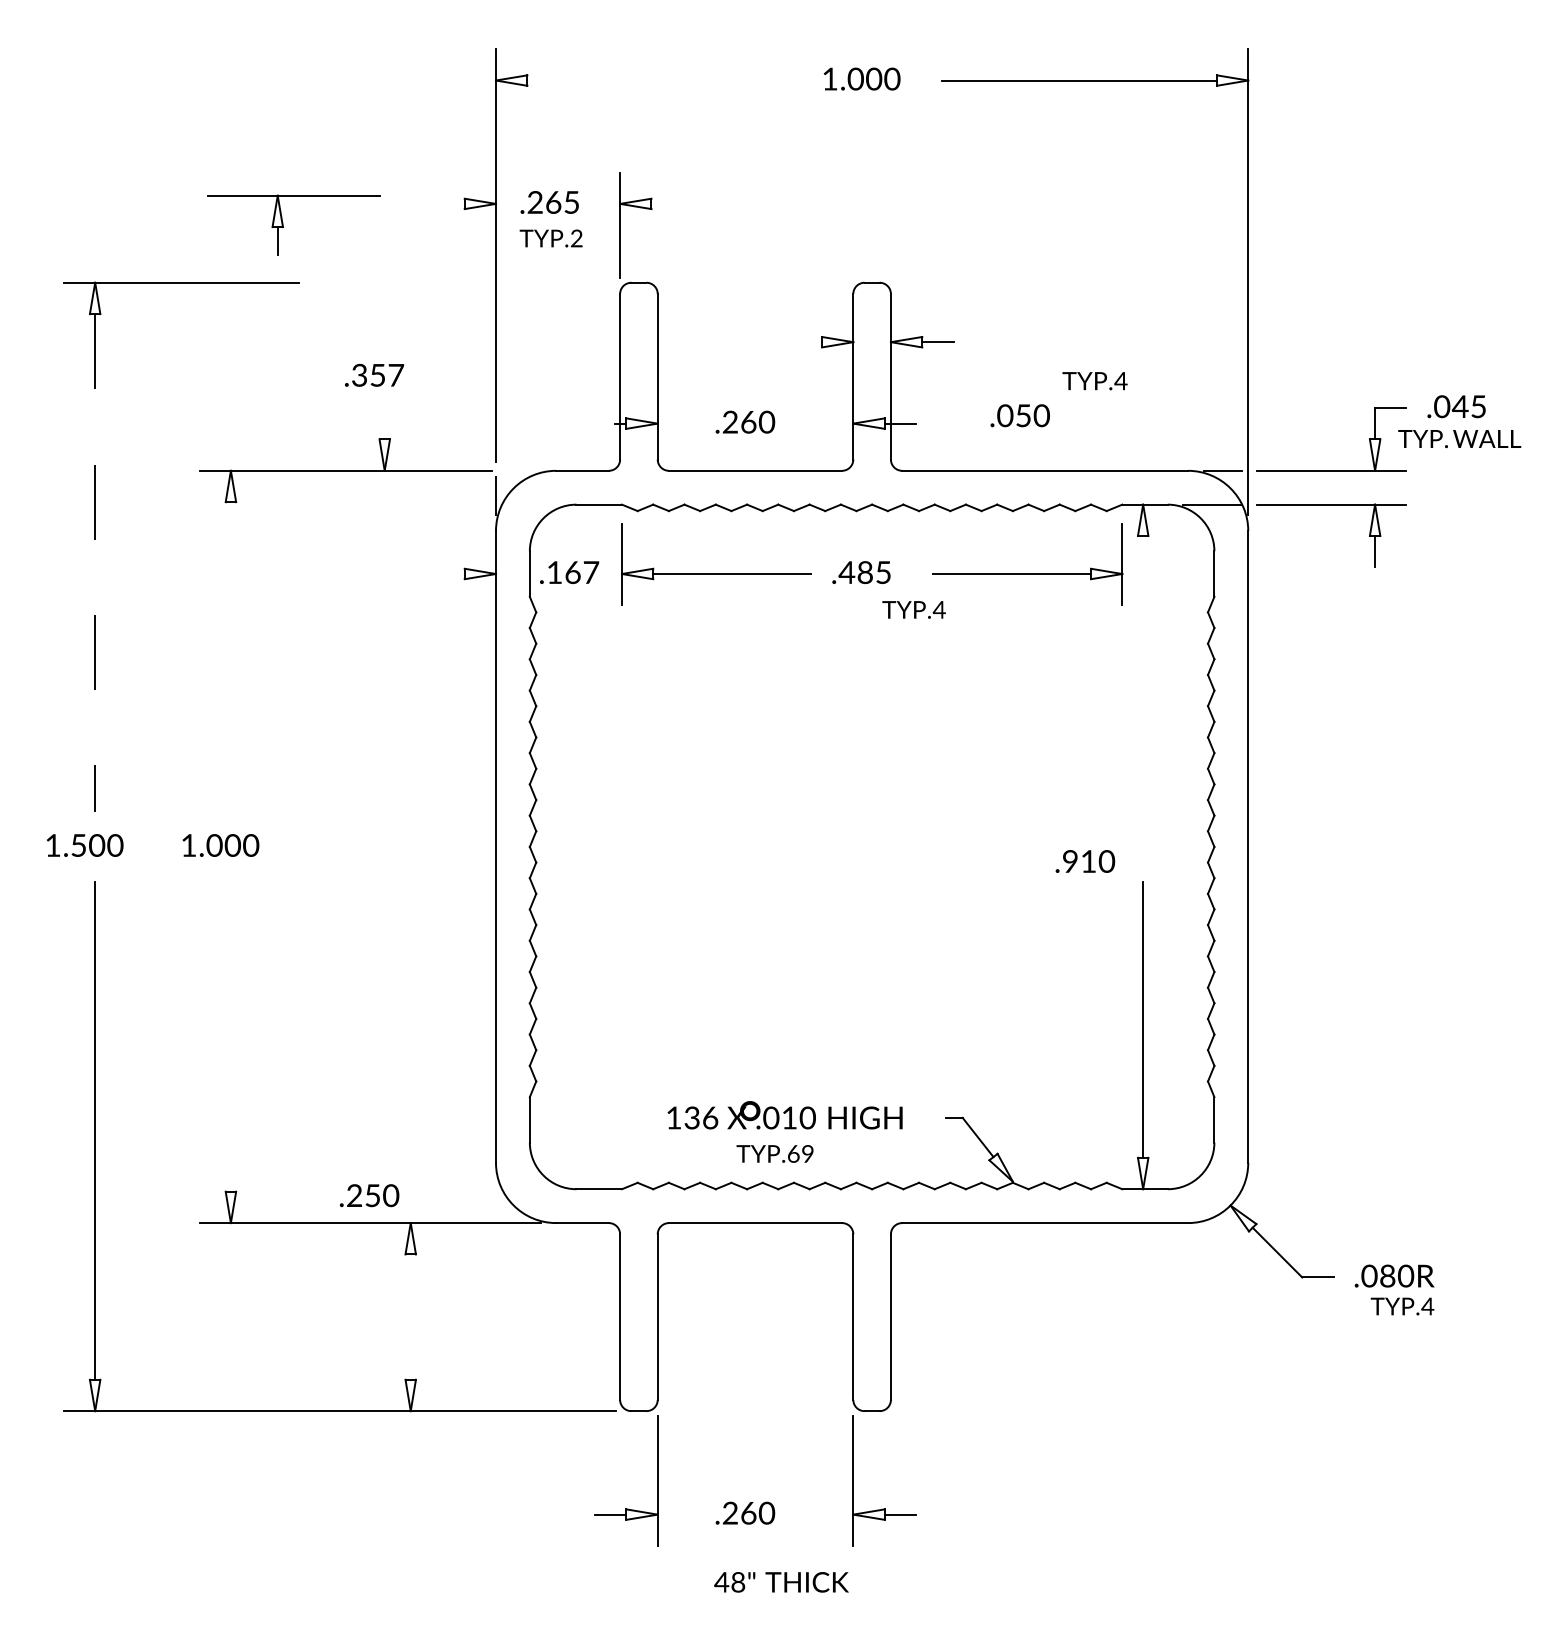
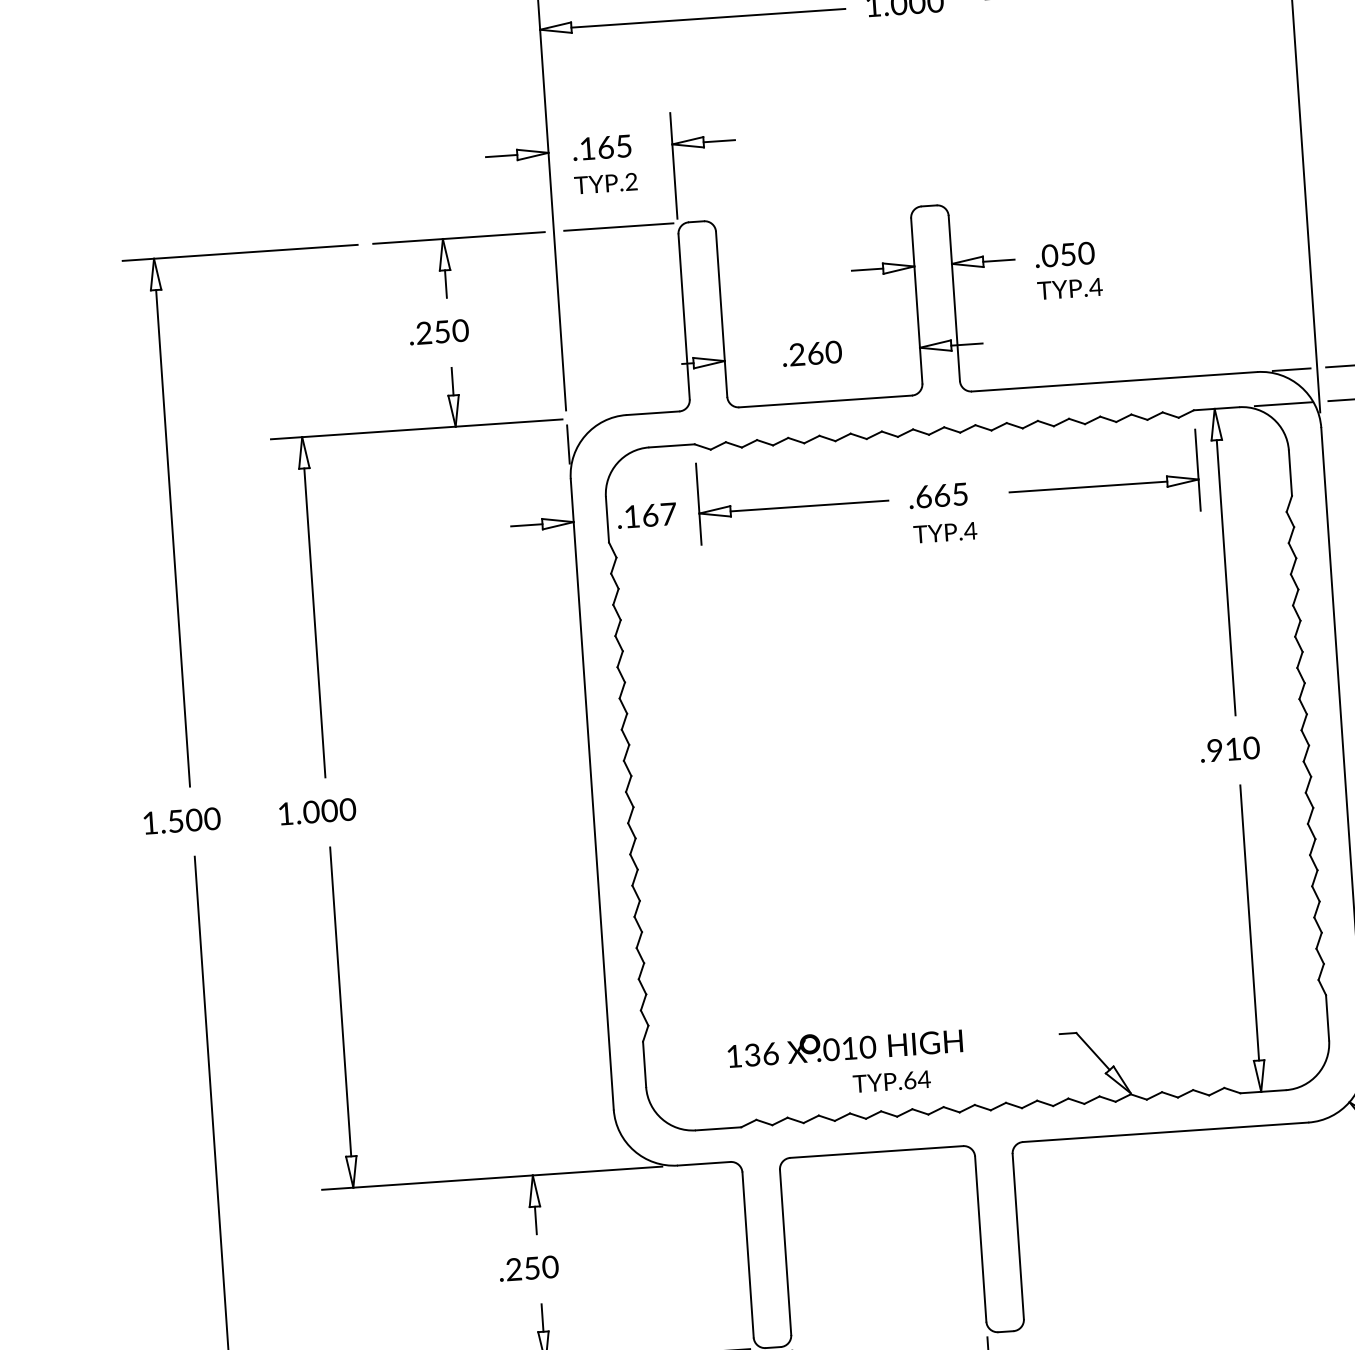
line: (664, 80) -> (708, 18), added
text: (534, 202) -> (586, 148), .265 -> .165
line: (448, 203) -> (501, 155), added
line: (666, 203) -> (718, 140), added
part: (283, 224) -> (450, 267), moved
line: (560, 282) -> (618, 226), added
line: (806, 342) -> (867, 269), added
text: (378, 374) -> (442, 331), .357 -> .250
text: (1094, 381) -> (1069, 289), moved
text: (1019, 415) -> (1064, 254), moved
line: (384, 425) -> (452, 381), added
line: (95, 562) -> (173, 537), dashed -> solid
text: (855, 572) -> (932, 496), .485 -> .665
line: (448, 574) -> (526, 525), added
text: (913, 609) -> (944, 532), moved
line: (230, 656) -> (314, 622), added
line: (1143, 673) -> (1226, 577), added
text: (1085, 861) -> (1230, 749), moved
line: (230, 1036) -> (340, 1001), added
text: (784, 1115) -> (844, 1046), moved
text: (807, 1153) -> (923, 1079), TYP.69 -> TYP.64
text: (369, 1195) -> (528, 1268), moved
line: (410, 1267) -> (535, 1219), added
line: (410, 1365) -> (542, 1317), added

